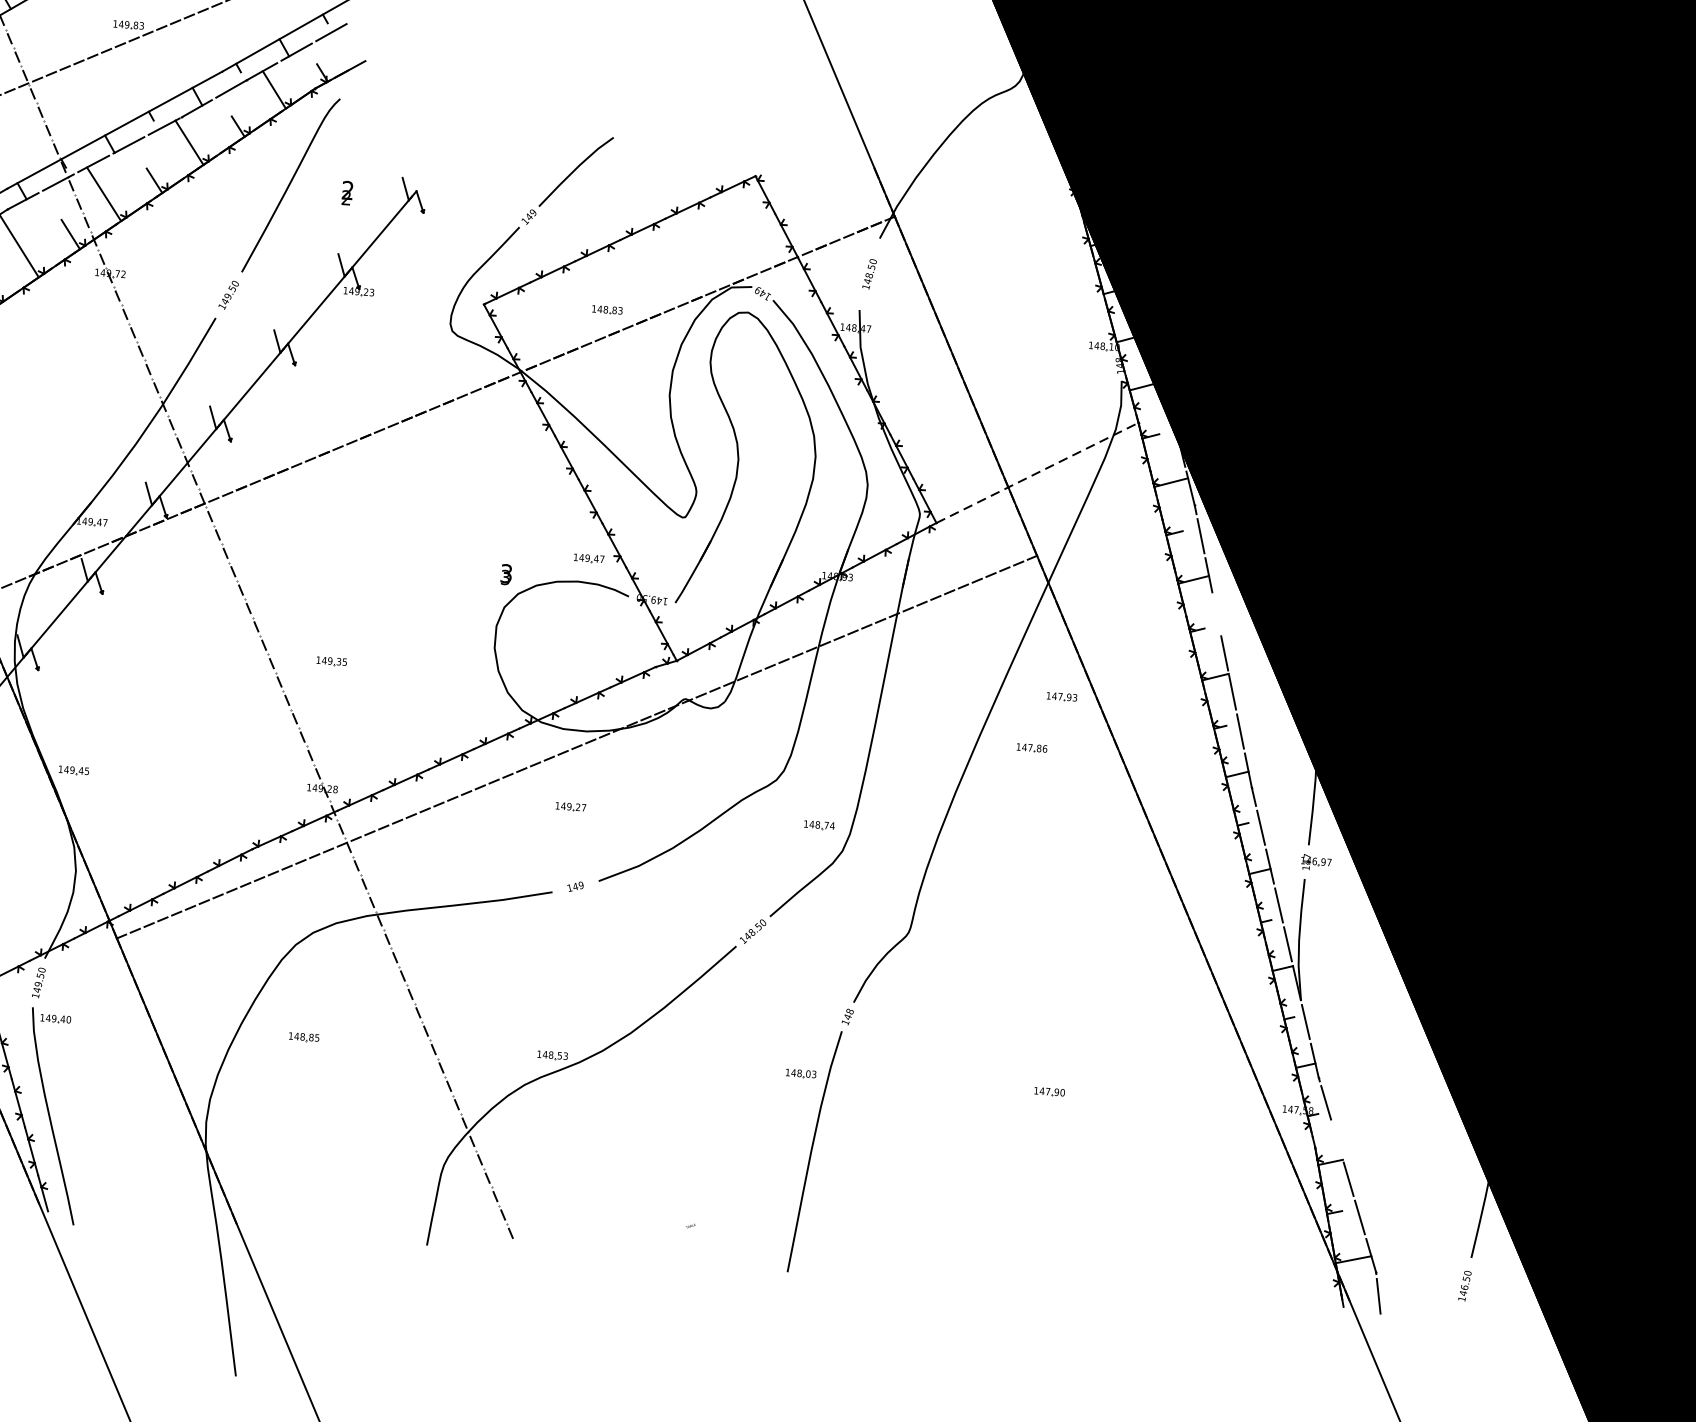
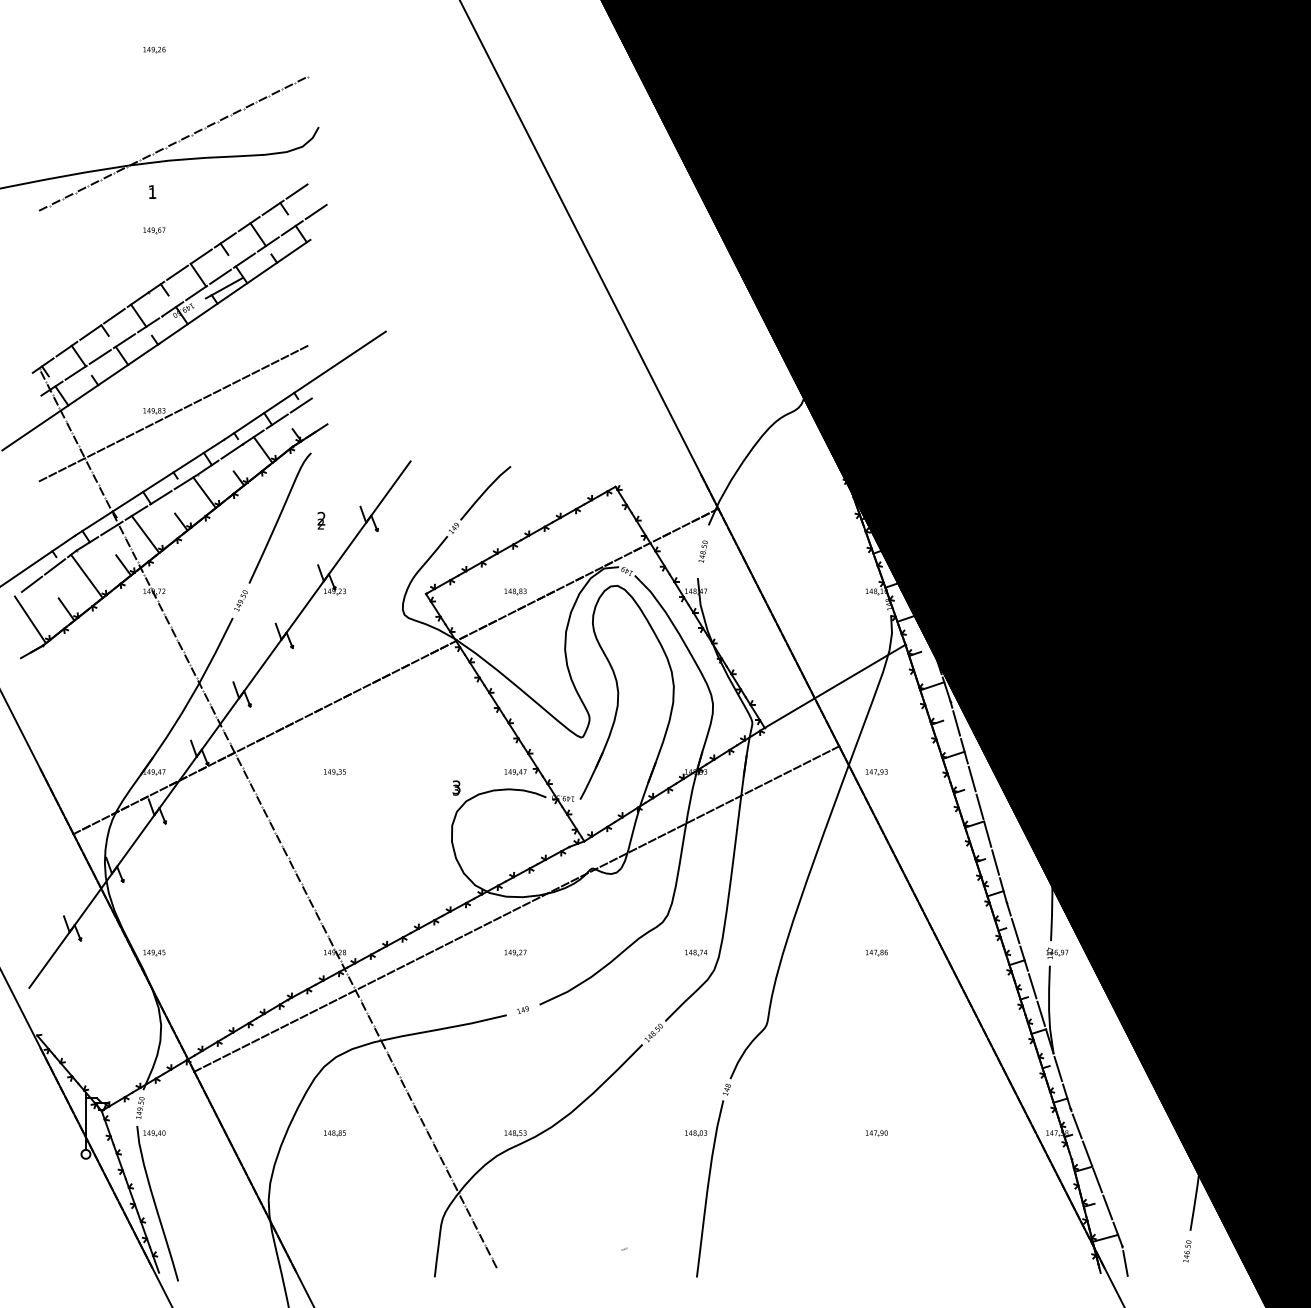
line: (444, 158) -> (389, 490), added
line: (1037, 473) -> (835, 686), dashed -> solid
line: (1215, 613) -> (971, 778), added
part: (331, 661) -> (334, 772), moved
part: (1061, 697) -> (876, 772), moved
part: (1031, 747) -> (876, 952), moved
line: (1336, 1141) -> (1086, 1153), added

